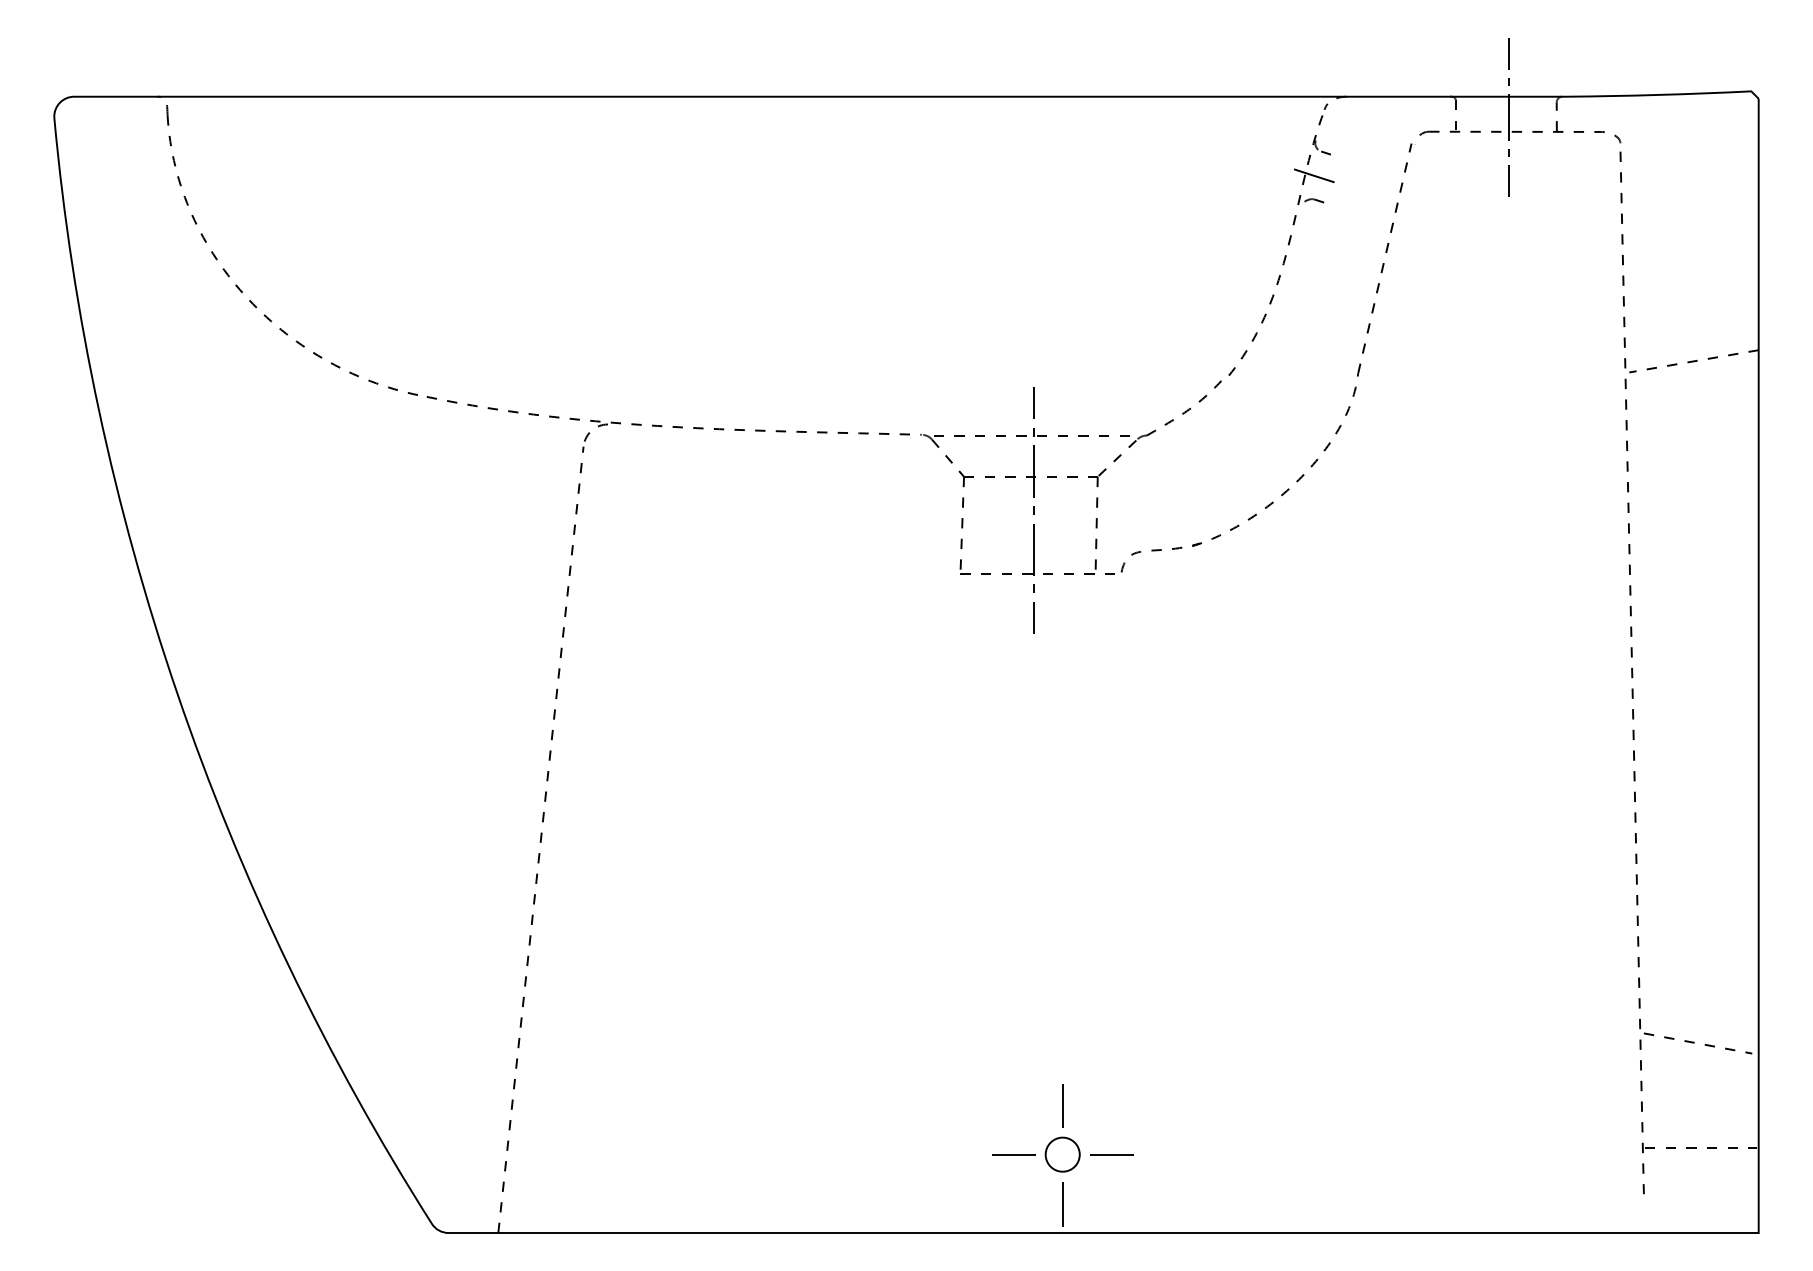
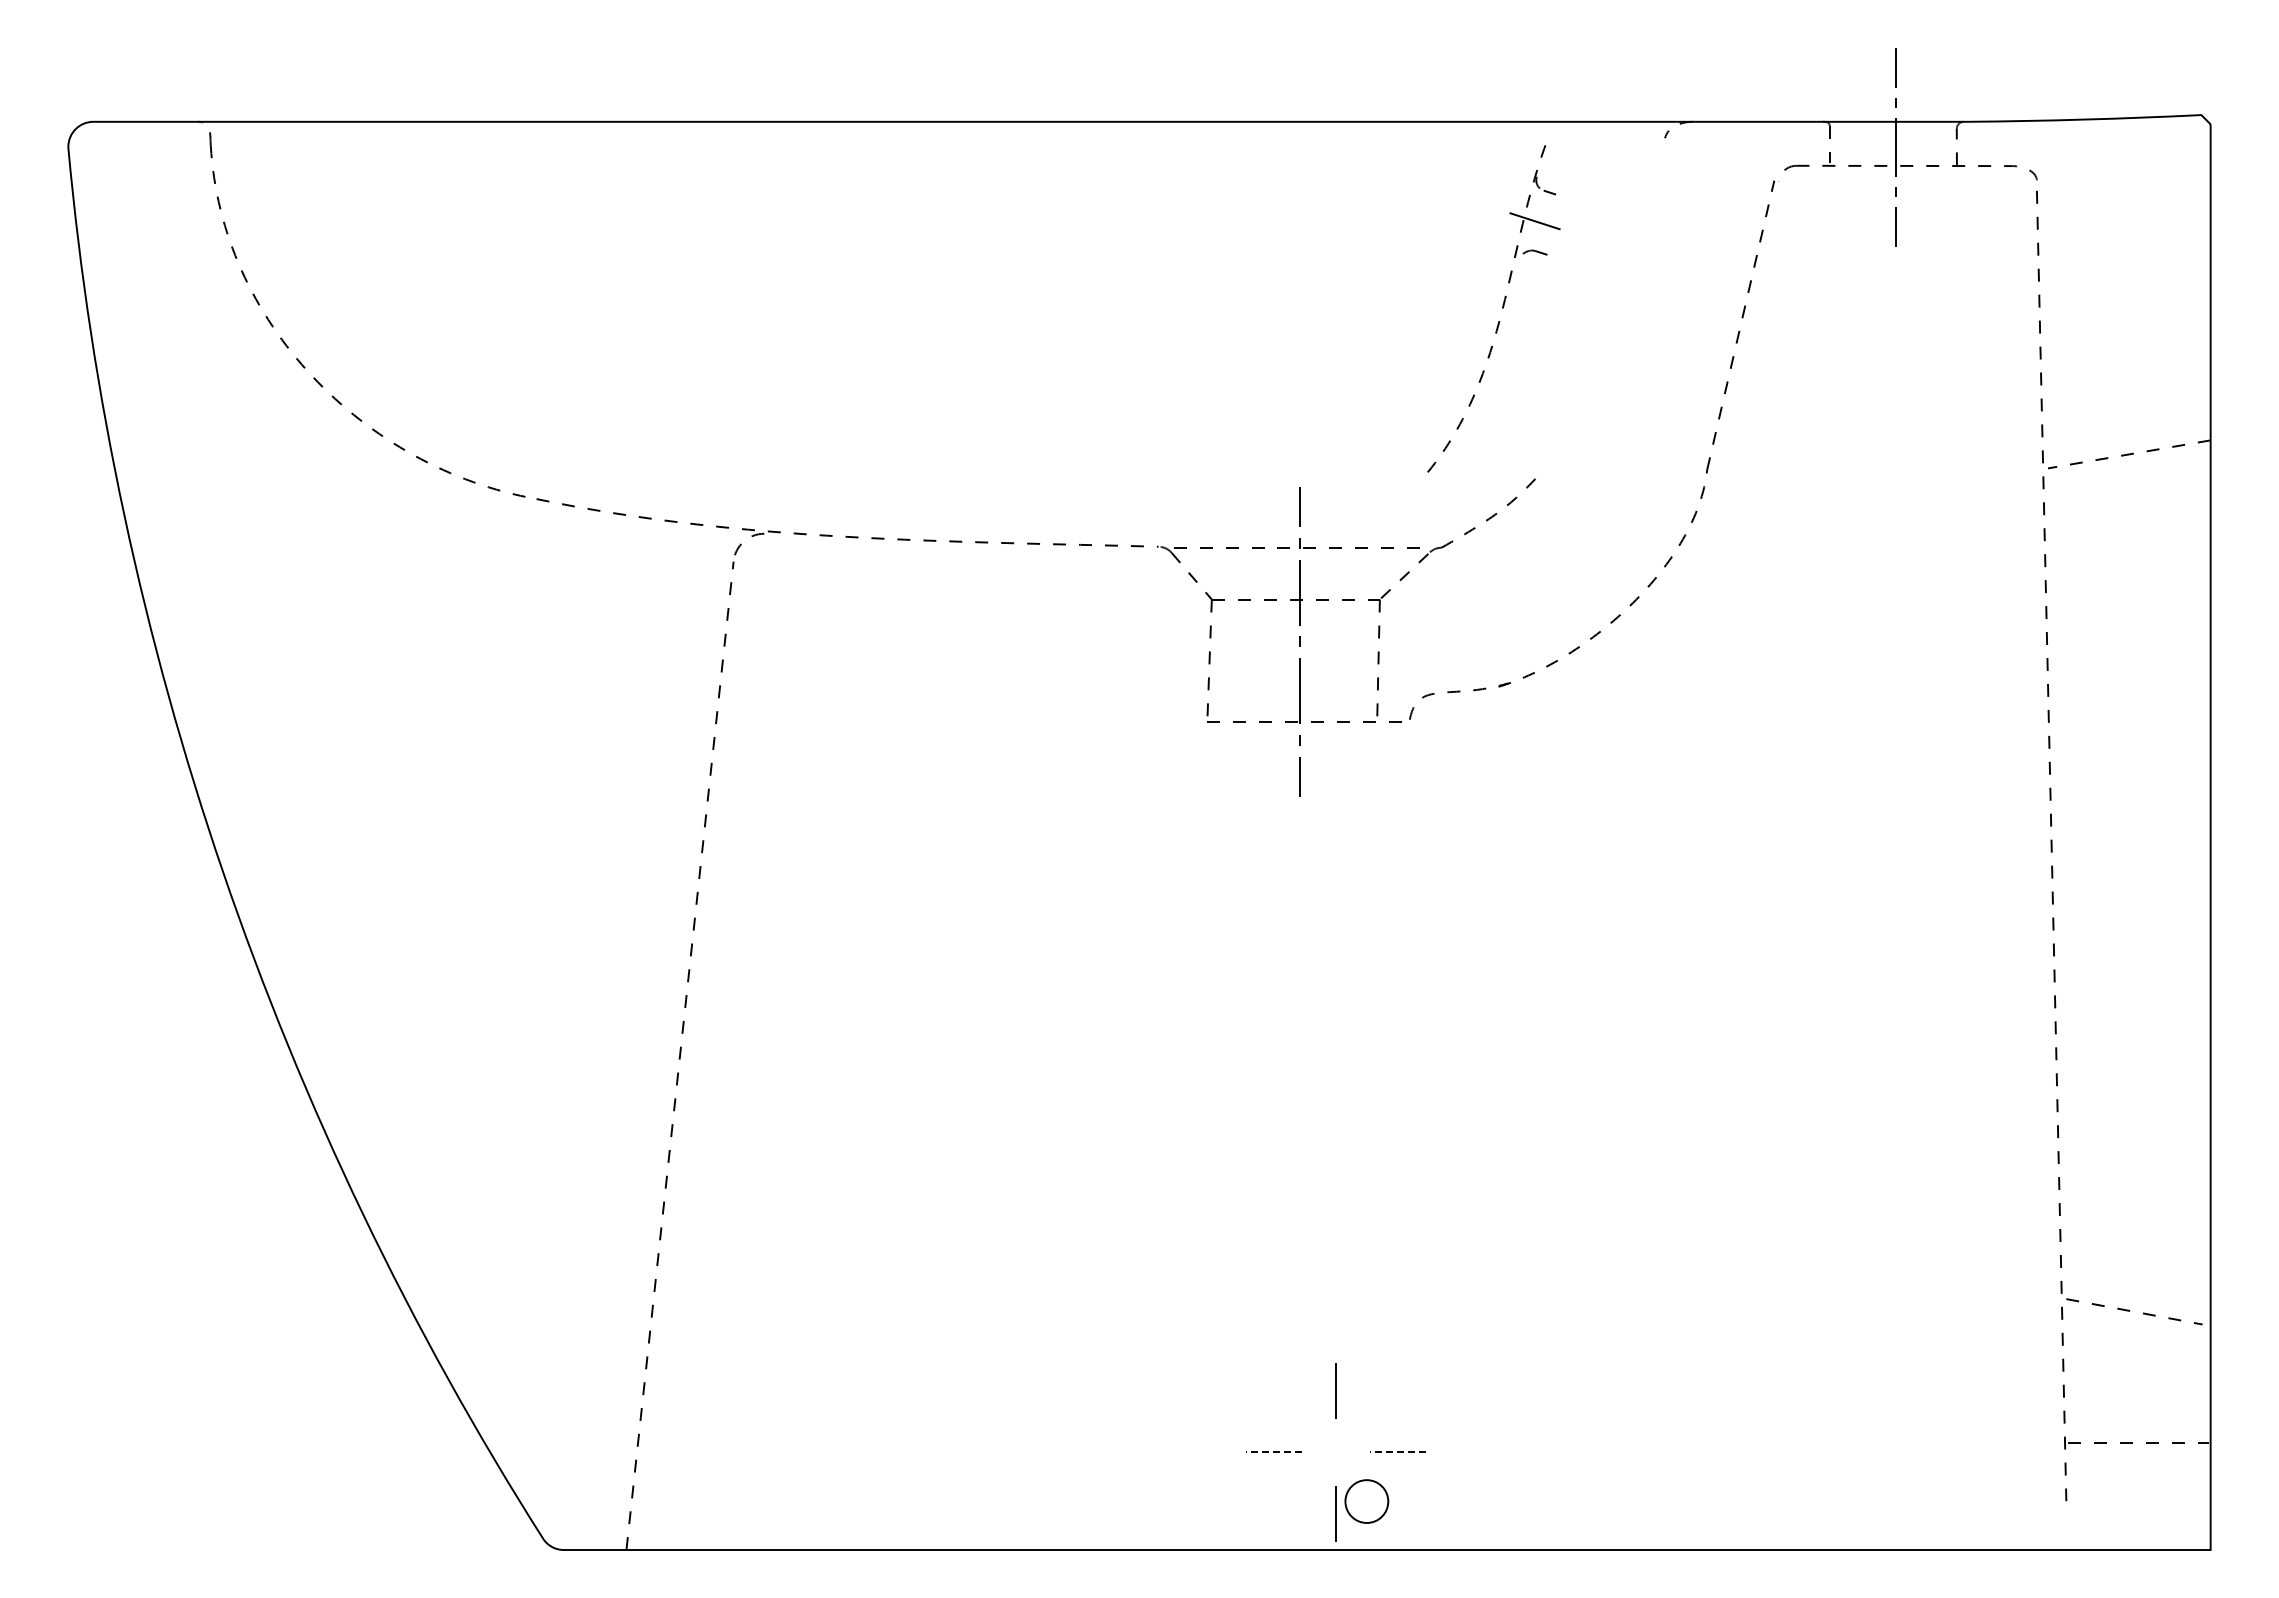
part: (1288, 245) -> (1502, 308), moved
part: (1062, 1154) -> (1366, 1501), moved
line: (1013, 1155) -> (1274, 1452), solid -> dashed
line: (1112, 1155) -> (1398, 1452), solid -> dashed

